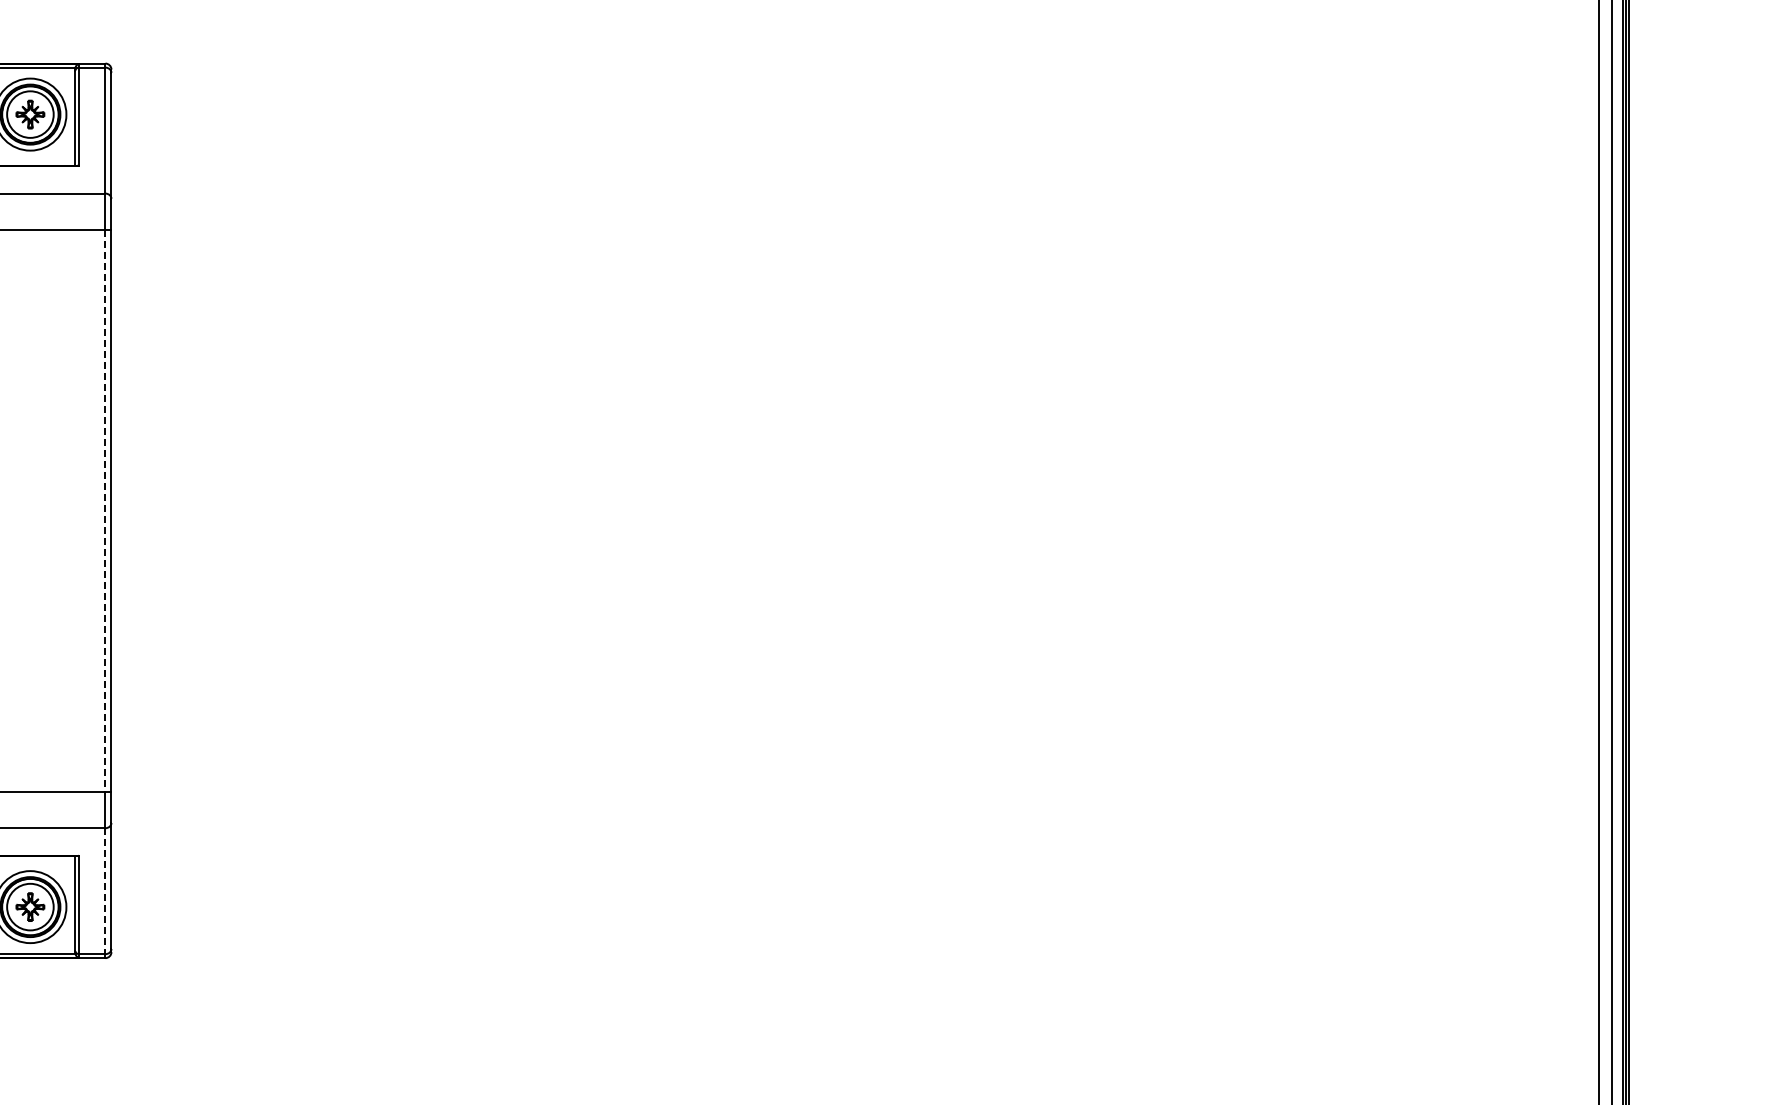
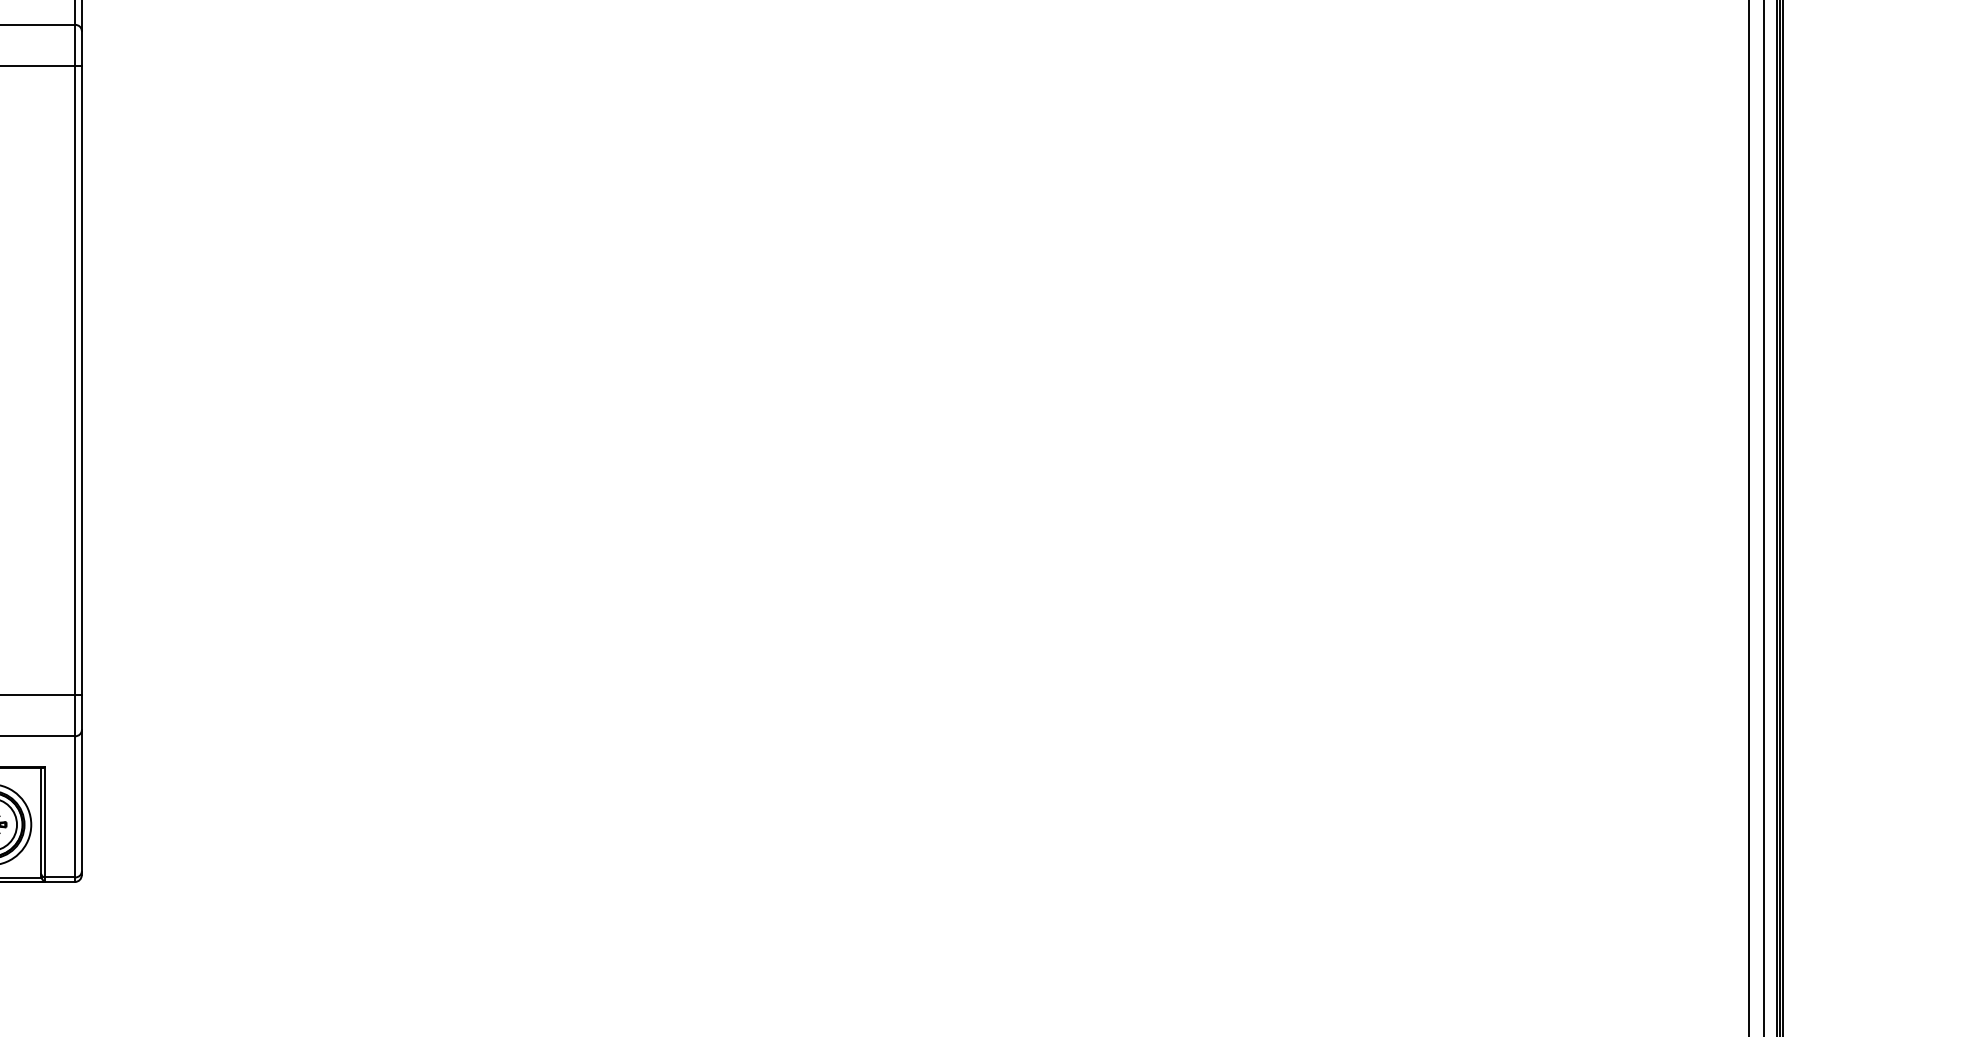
line: (105, 510) -> (75, 380), dashed -> solid
line: (105, 891) -> (75, 807), dashed -> solid

